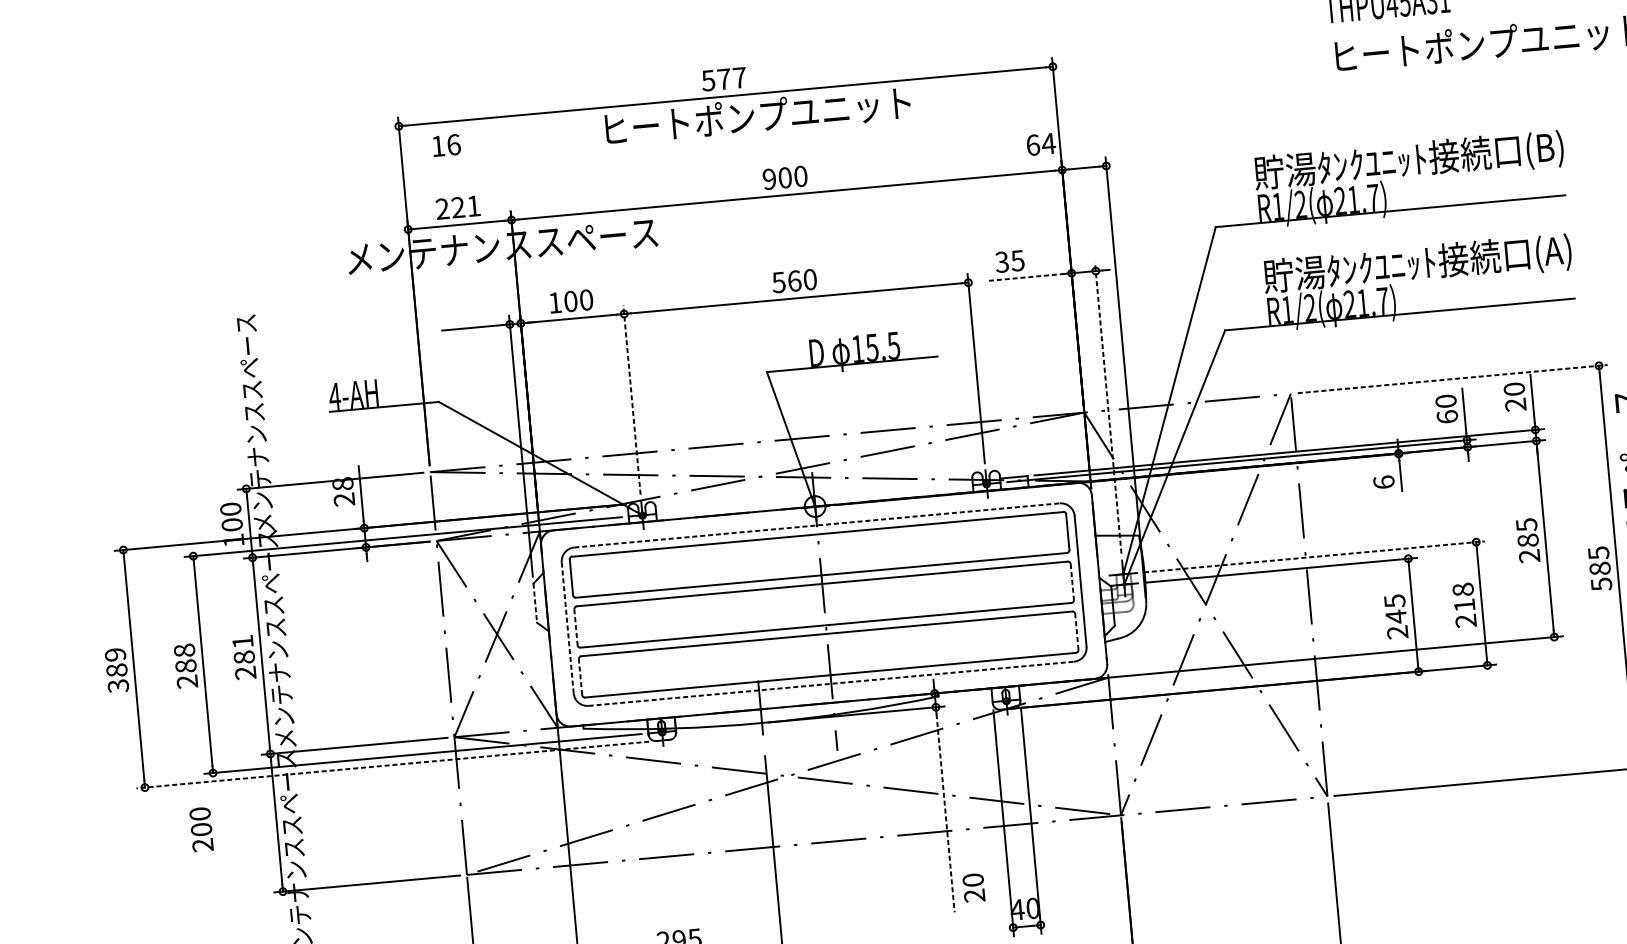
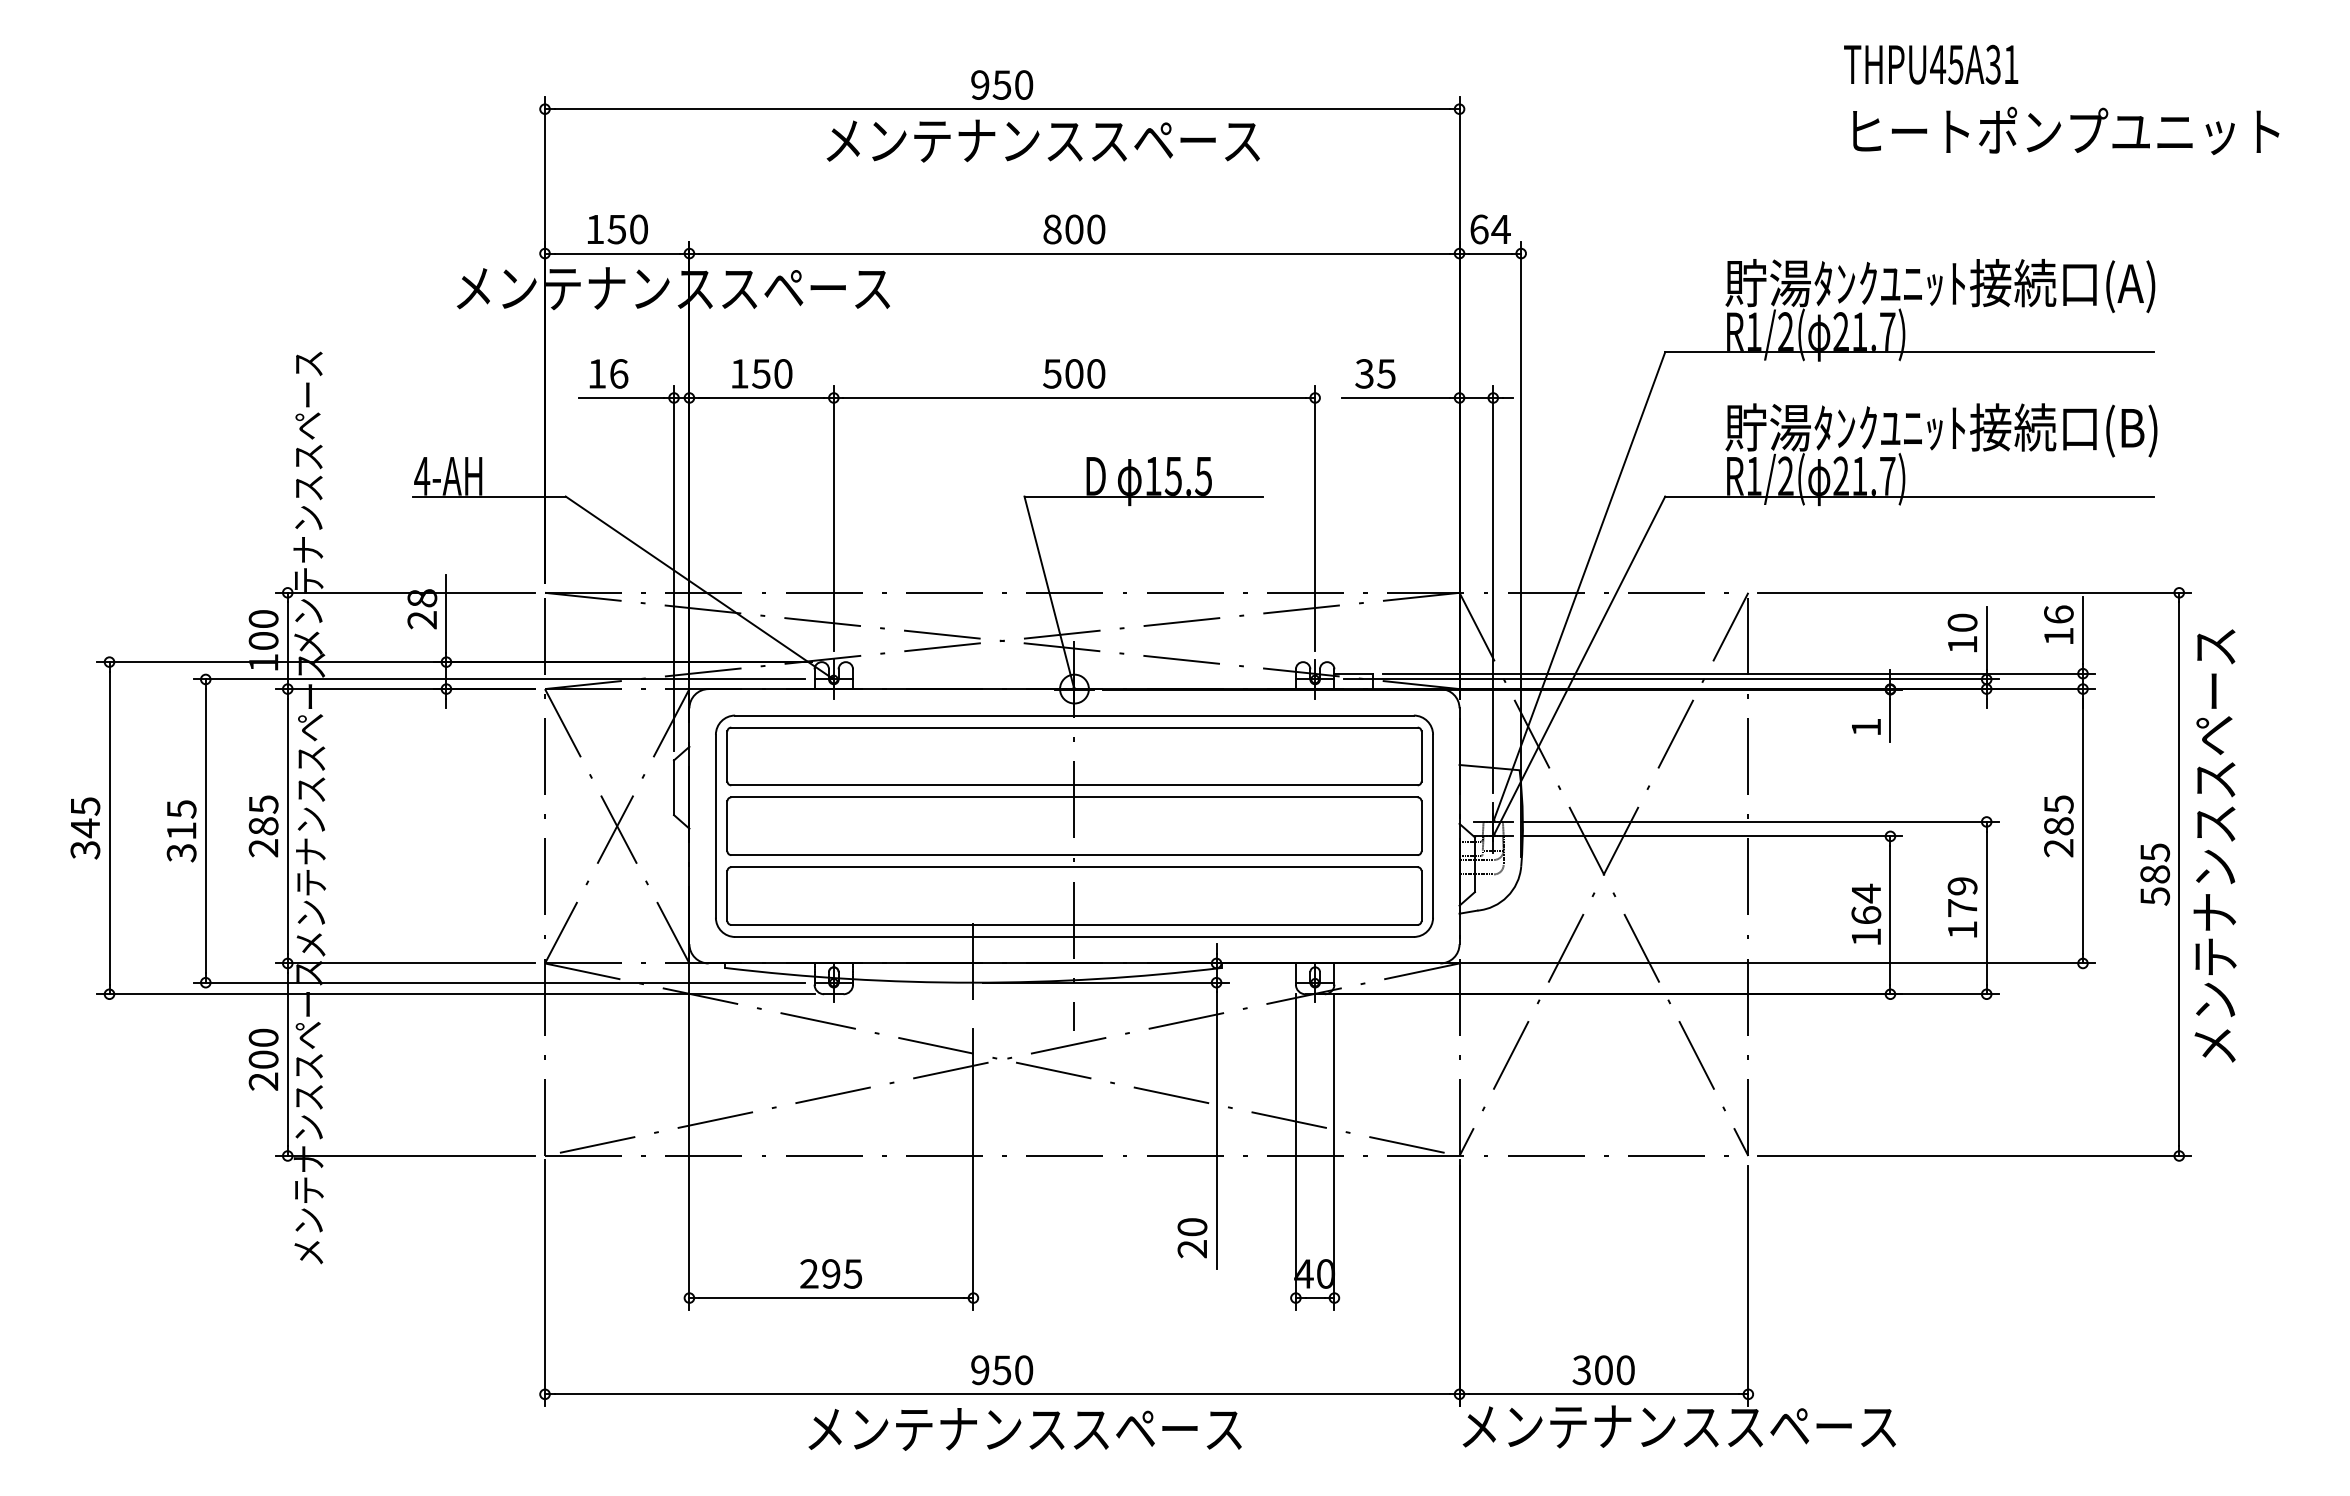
text: (723, 78) -> (1001, 84), 577 -> 950
text: (756, 115) -> (1042, 139), ヒートポンプユニット -> メンテナンススペース
text: (1041, 144) -> (1490, 229), moved
text: (446, 145) -> (608, 373), moved
text: (1549, 149) -> (2137, 286), 貯湯ﾀﾝｸﾕﾆｯﾄ接続口(B) -> 貯湯ﾀﾝｸﾕﾆｯﾄ接続口(A)
text: (769, 179) -> (1052, 229), 900 -> 800
text: (457, 207) -> (616, 229), 221 -> 150
text: (1558, 252) -> (2137, 430), 貯湯ﾀﾝｸﾕﾆｯﾄ接続口(A) -> 貯湯ﾀﾝｸﾕﾆｯﾄ接続口(B)
line: (1025, 277) -> (1395, 397), dashed -> solid
text: (794, 280) -> (1074, 373), 560 -> 500
text: (570, 301) -> (761, 373), 100 -> 150
line: (1452, 378) -> (1974, 592), dashed -> solid
text: (1514, 397) -> (2058, 625), 20 -> 16
line: (631, 399) -> (833, 517), dashed -> solid
line: (1108, 408) -> (1493, 589), dashed -> solid
text: (1447, 416) -> (1962, 644), 60 -> 10
text: (1384, 481) -> (1866, 726), 6 -> 1
line: (816, 525) -> (1074, 715), dashed -> solid
line: (1314, 556) -> (1760, 821), dashed -> solid
line: (1072, 582) -> (1421, 826), dashed -> solid
line: (535, 603) -> (674, 788), dashed -> solid
text: (1464, 605) -> (1962, 908), 218 -> 179
text: (1396, 616) -> (1866, 914), 245 -> 164
line: (576, 627) -> (727, 826), dashed -> solid
line: (567, 628) -> (715, 826), dashed -> solid
line: (1076, 631) -> (1421, 895), dashed -> solid
text: (242, 641) -> (263, 804), 281 -> 285
text: (116, 662) -> (85, 817), 389 -> 345
text: (185, 666) -> (181, 831), 288 -> 315
line: (580, 676) -> (727, 895), dashed -> solid
line: (831, 683) -> (1074, 936), dashed -> solid
line: (393, 765) -> (456, 994), dashed -> solid
line: (945, 812) -> (1216, 1130), dashed -> solid
text: (201, 829) -> (263, 1059), moved
text: (974, 888) -> (1192, 1238), moved

